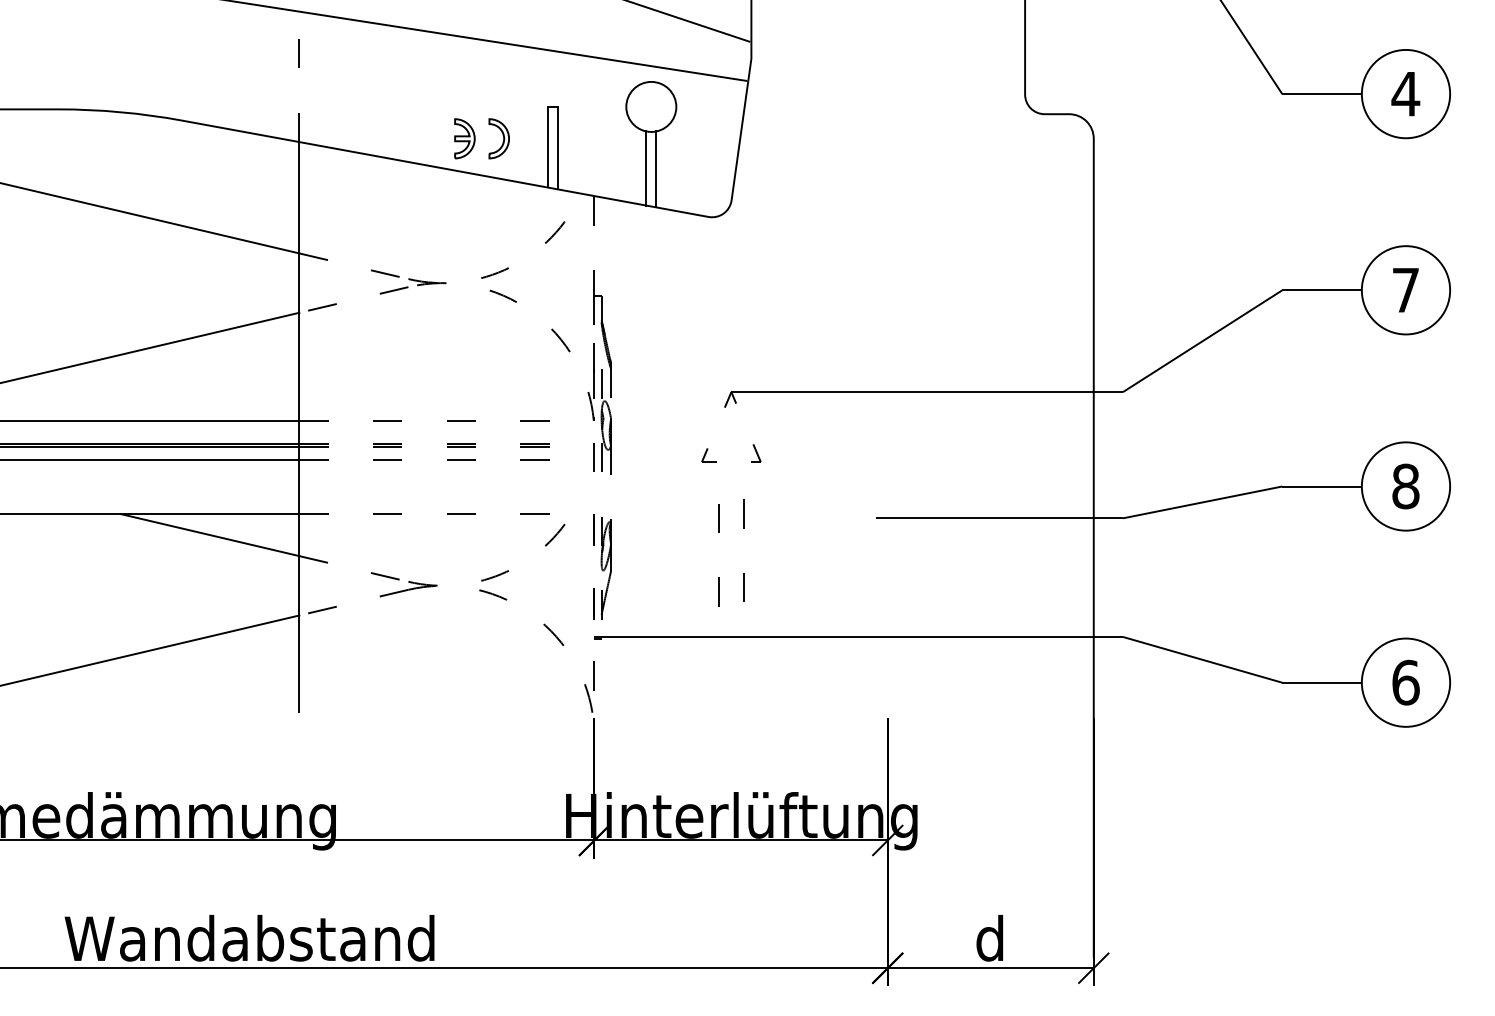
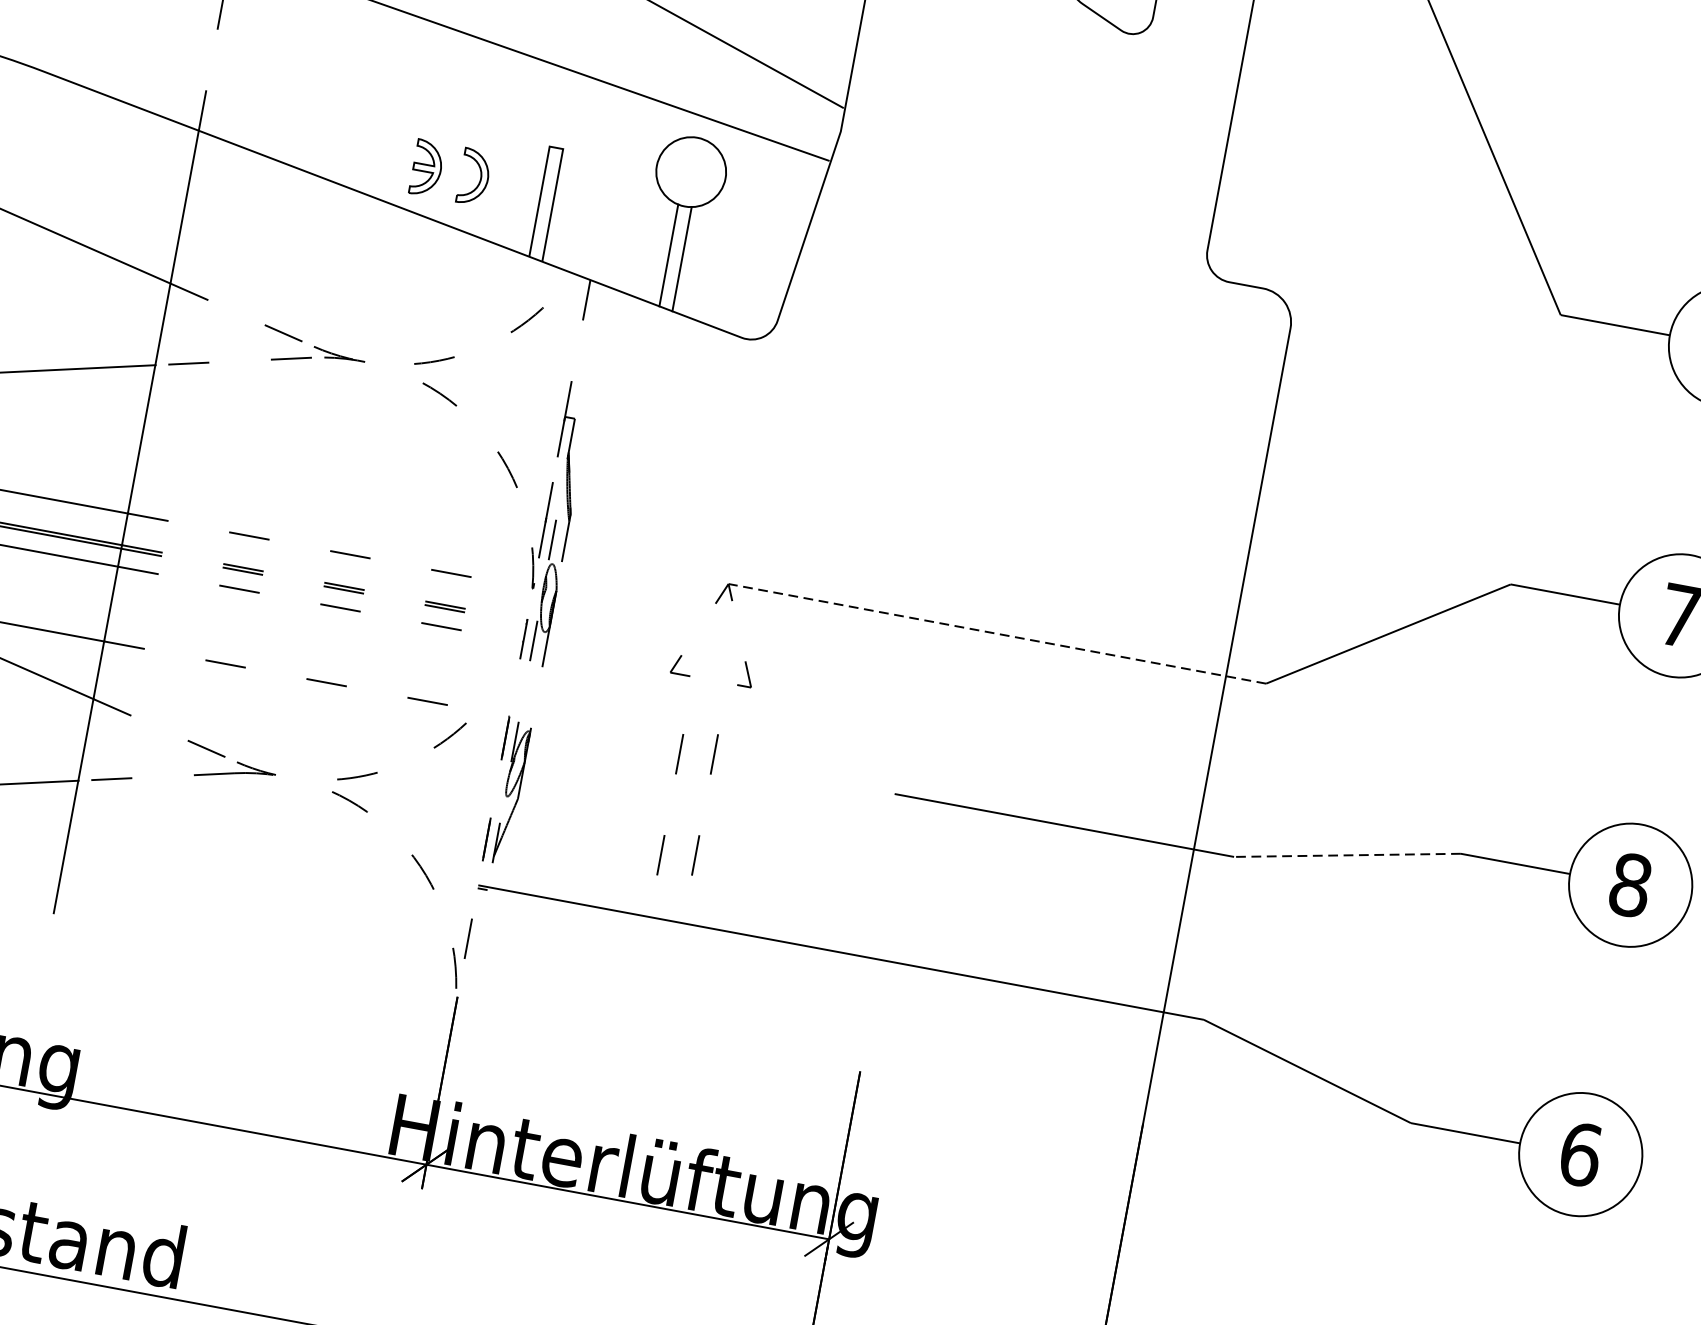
line: (927, 392) -> (997, 634), solid -> dashed
line: (1202, 502) -> (1347, 855), solid -> dashed

